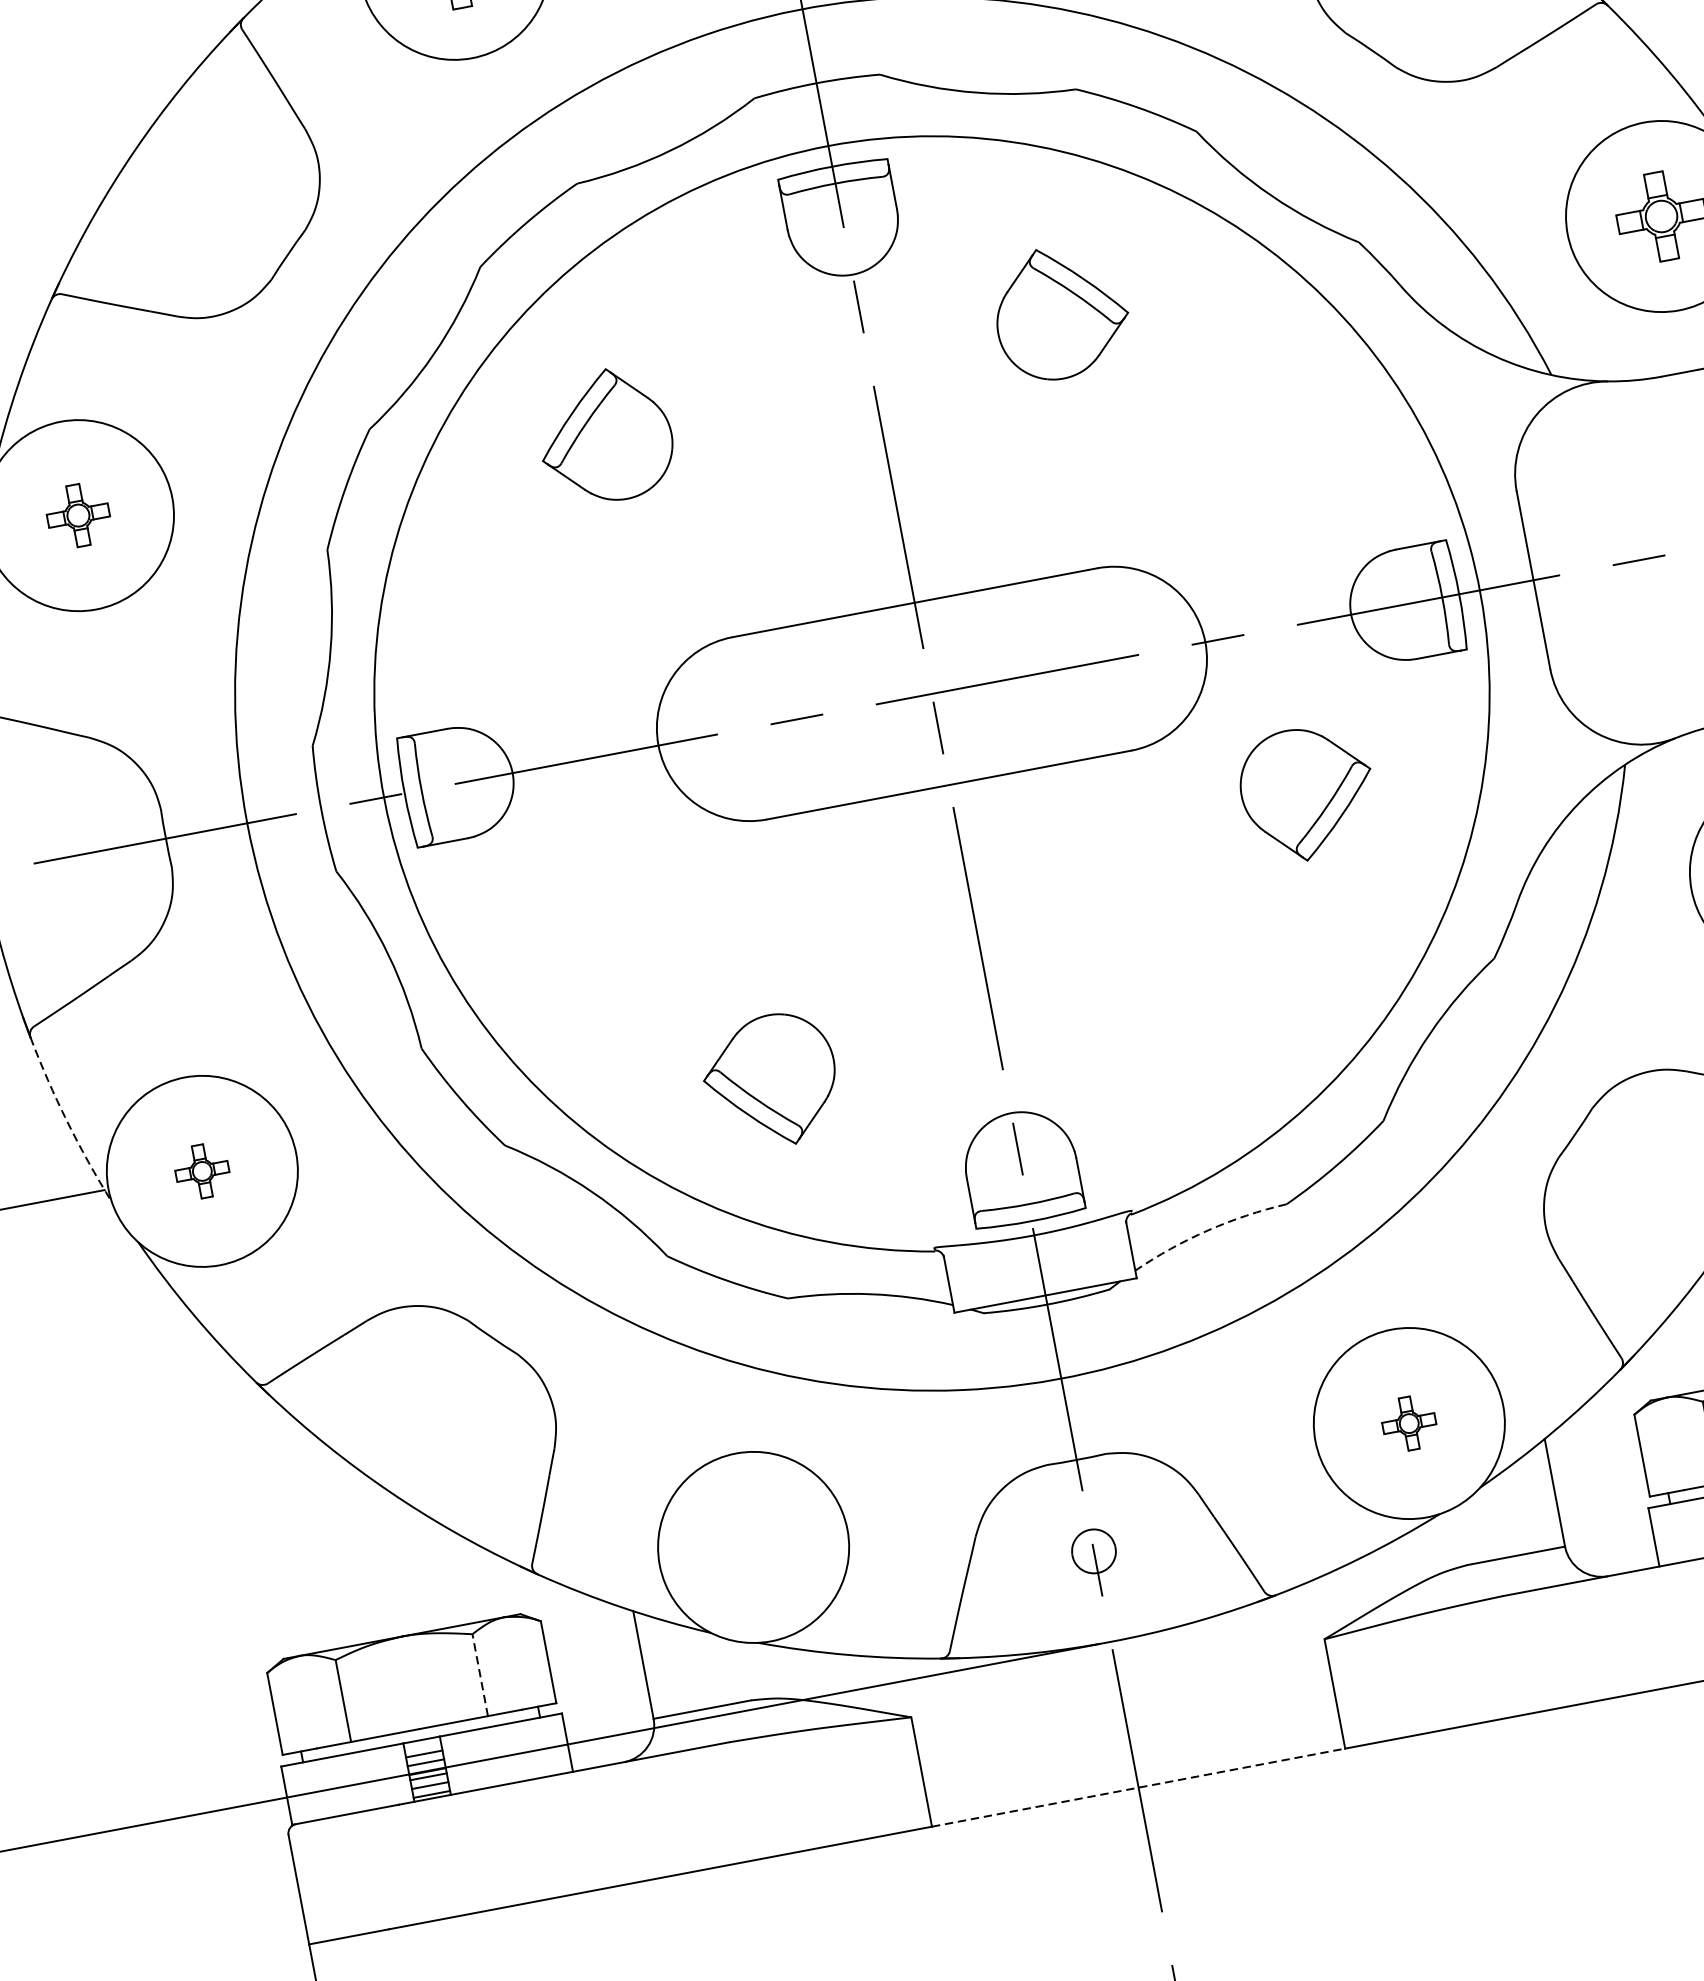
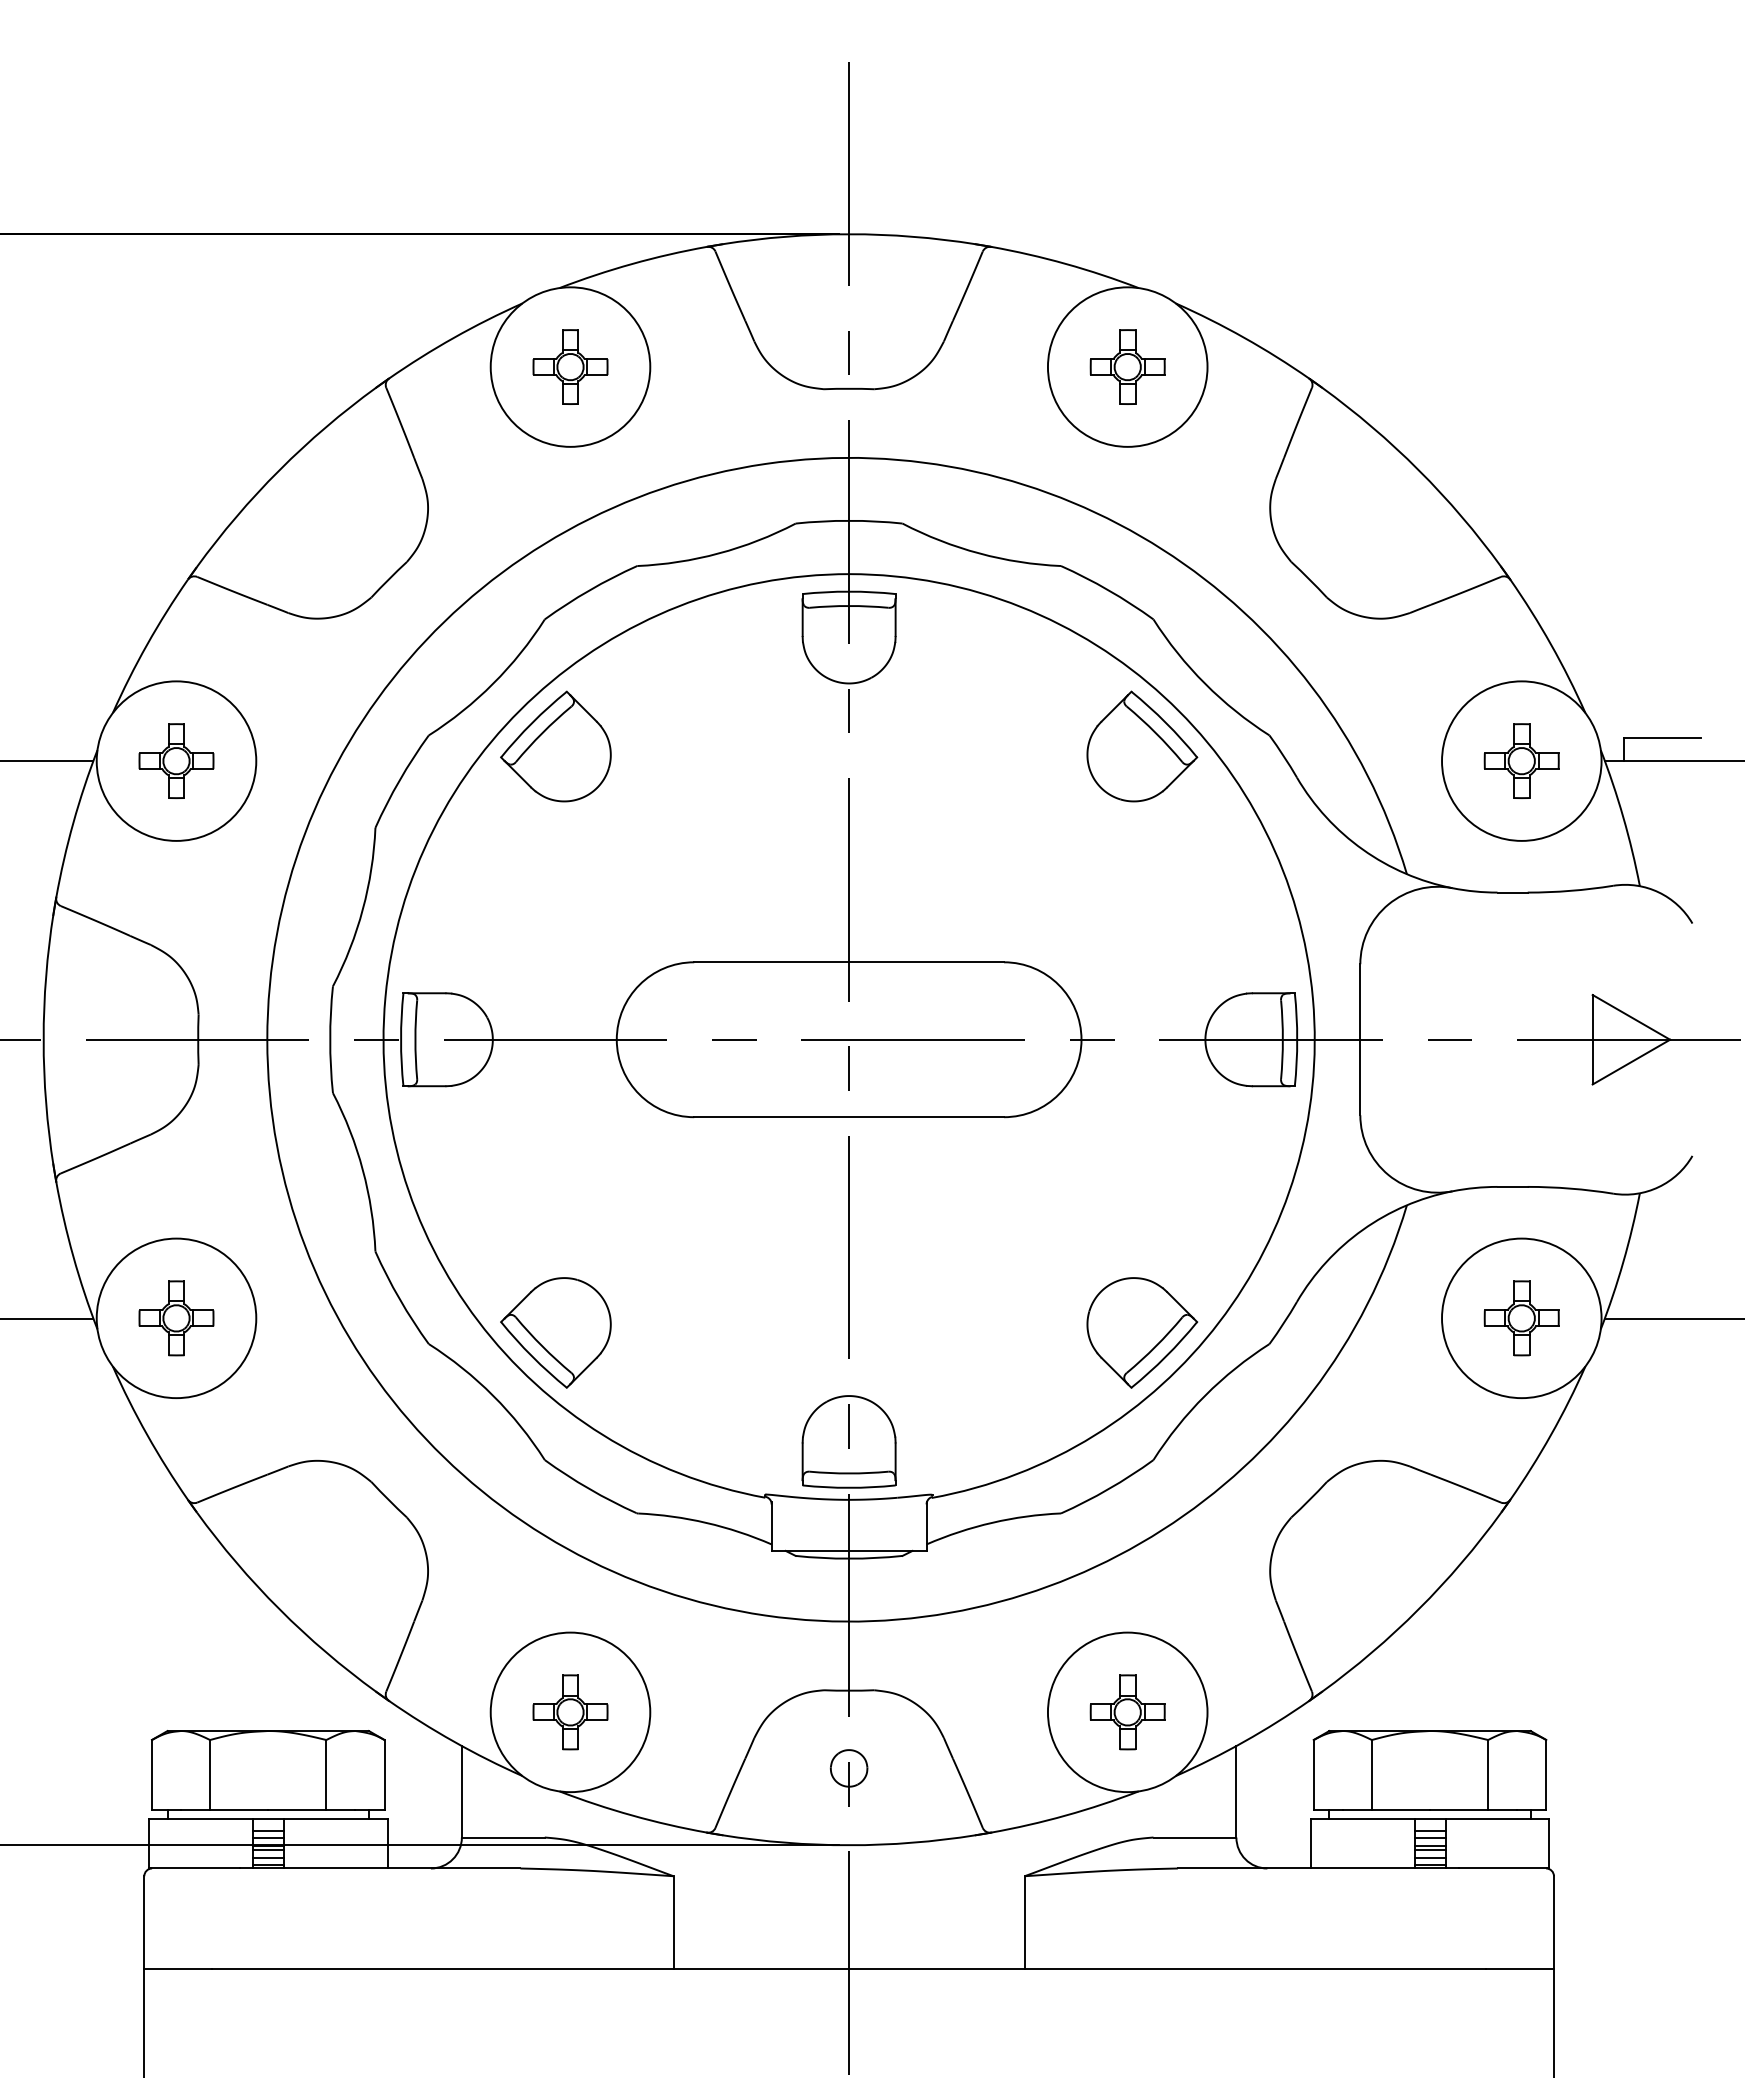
part: (1061, 312) -> (1142, 746), moved
part: (604, 436) -> (555, 746), moved
part: (78, 514) -> (176, 760), size x1.43
part: (1308, 793) -> (1142, 1332), moved
part: (770, 1081) -> (555, 1332), moved
arc: (67, 1121) -> (73, 1256), dashed -> solid
part: (202, 1171) -> (176, 1318), size x1.67
arc: (1207, 1230) -> (992, 1522), dashed -> solid
part: (1409, 1423) -> (1127, 1712), size x1.67
part: (753, 1547) -> (570, 1712), added
line: (480, 1674) -> (326, 1774), dashed -> solid
line: (1139, 1787) -> (849, 1969), dashed -> solid

